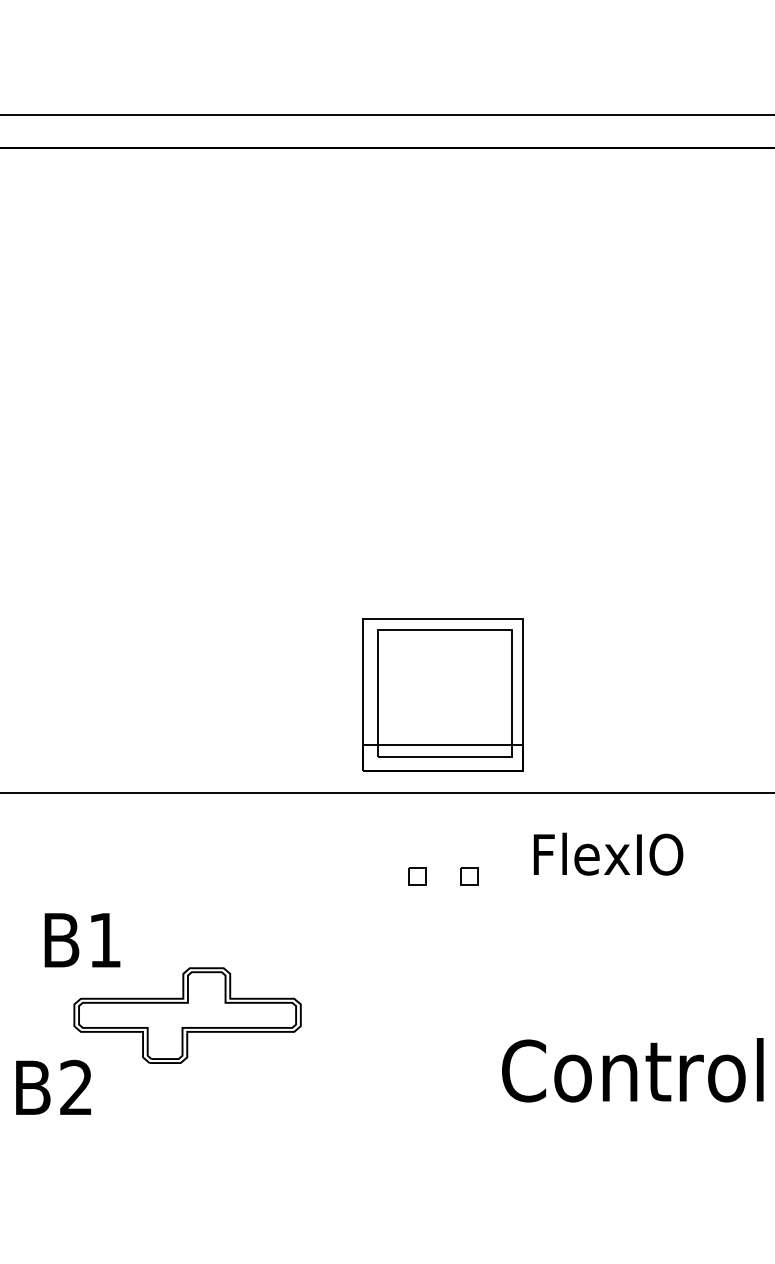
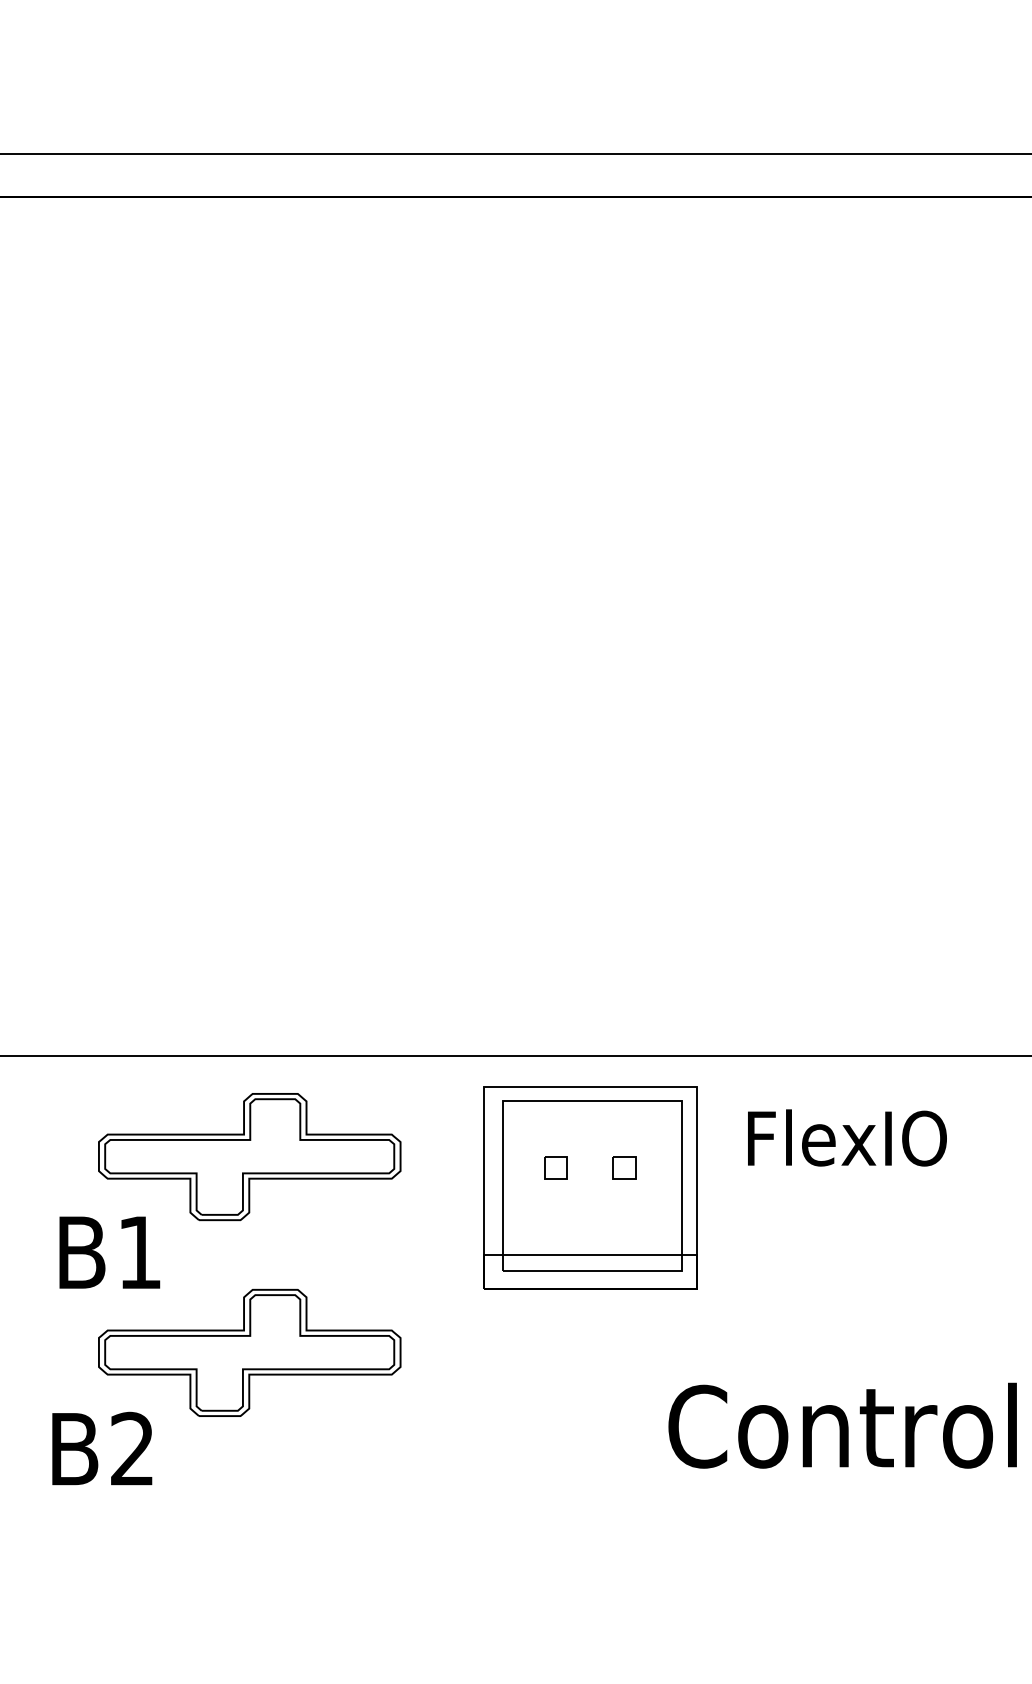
part: (443, 694) -> (590, 1187), moved
text: (608, 853) -> (847, 1137), moved
part: (187, 868) -> (249, 1157), added
text: (53, 1087) -> (102, 1448), moved

